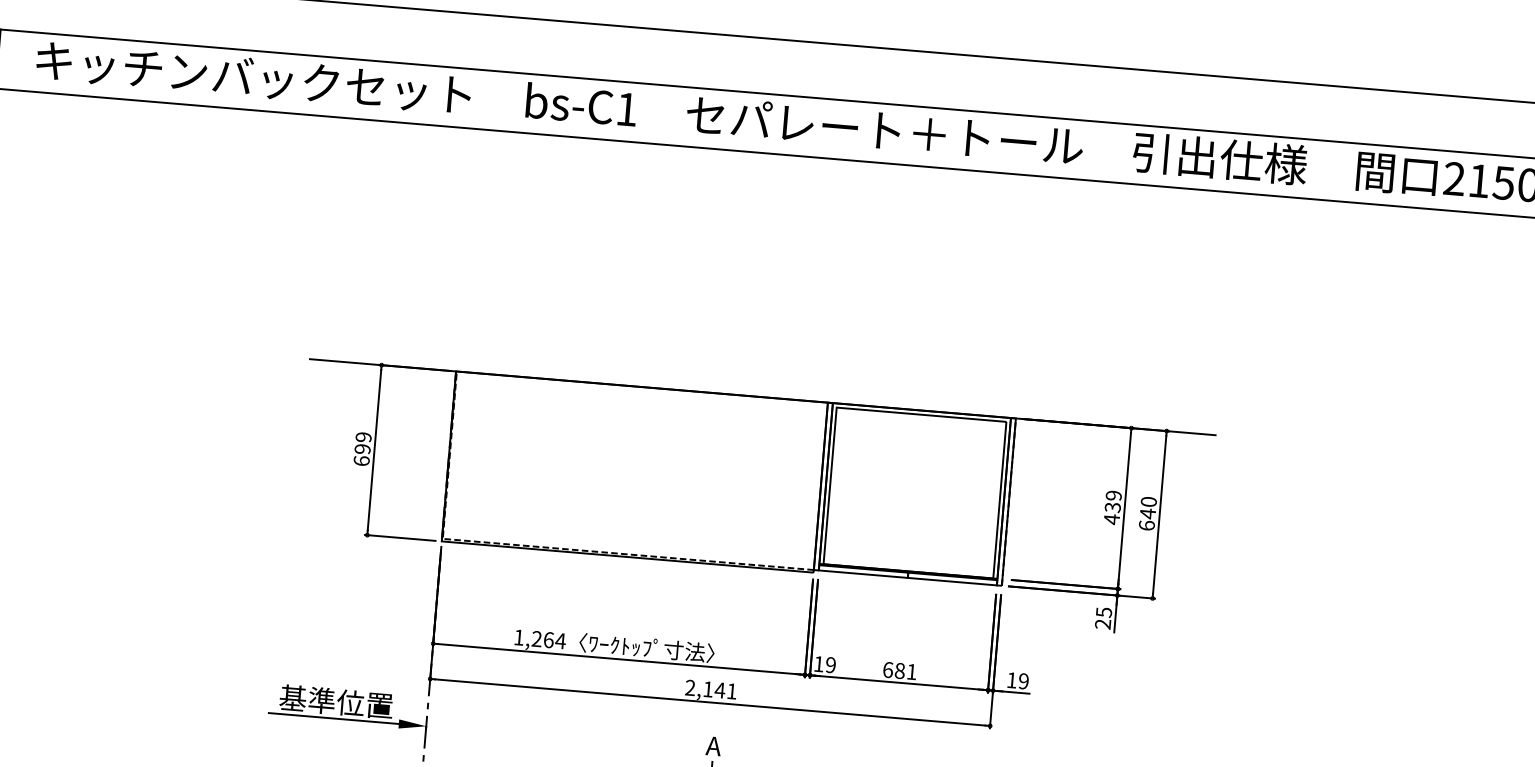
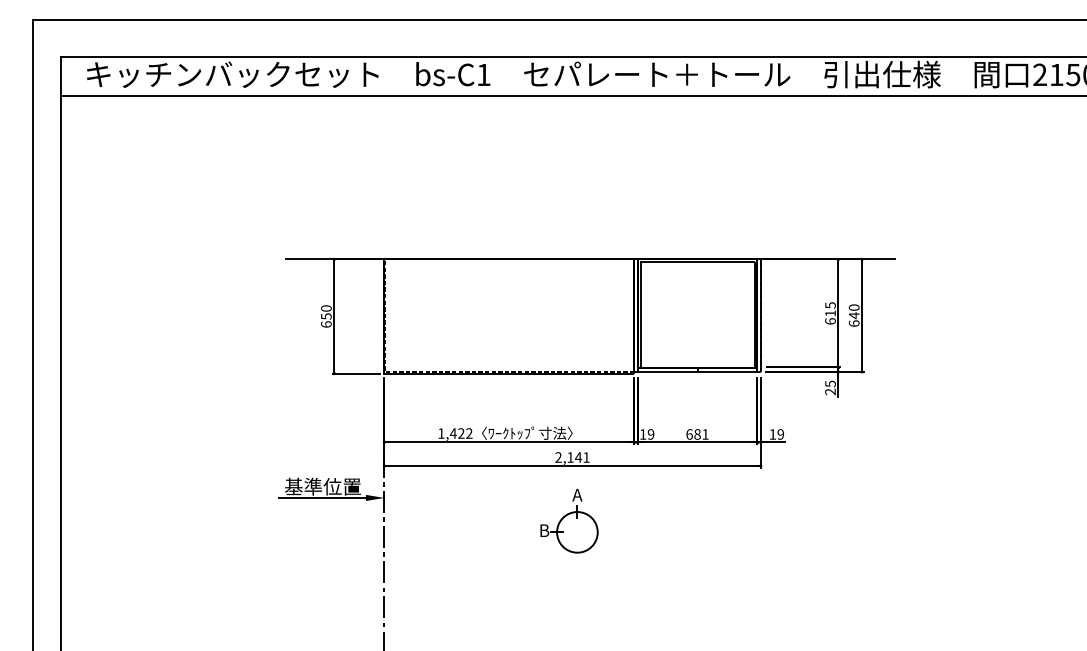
text: (363, 443) -> (326, 312), 699 -> 650
text: (1112, 507) -> (830, 313), 439 -> 615
text: (547, 639) -> (460, 433), 1,264 -> 1,422

